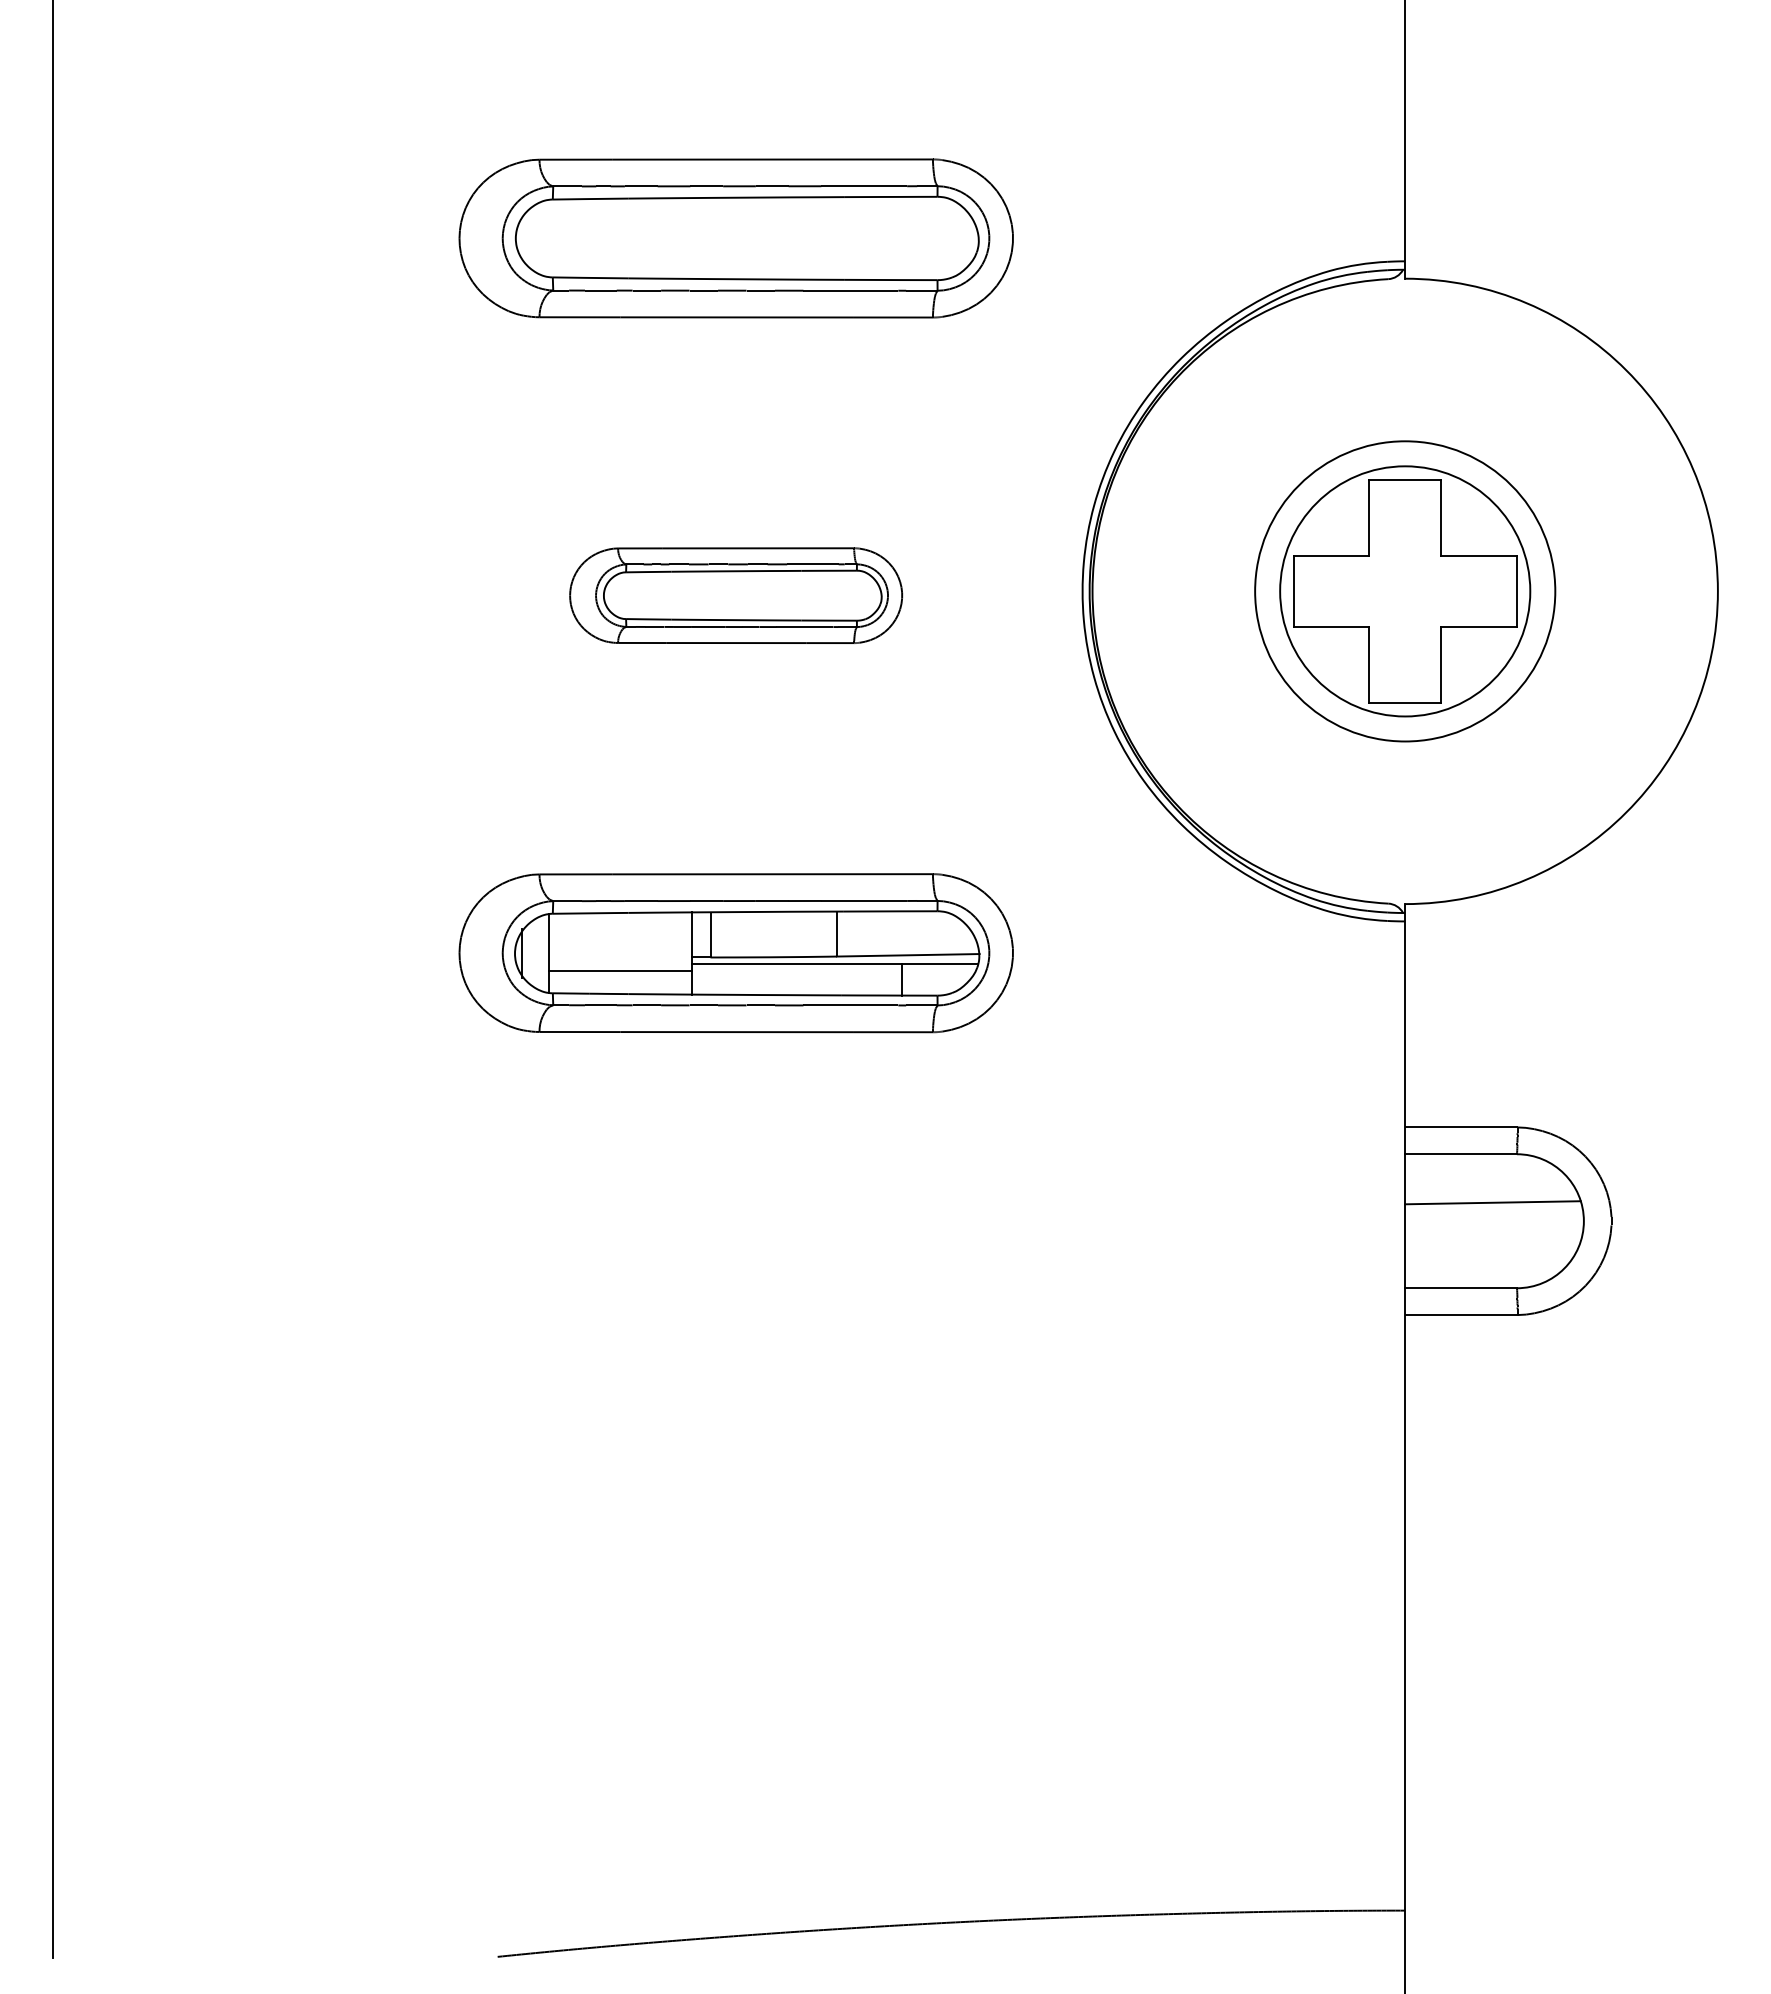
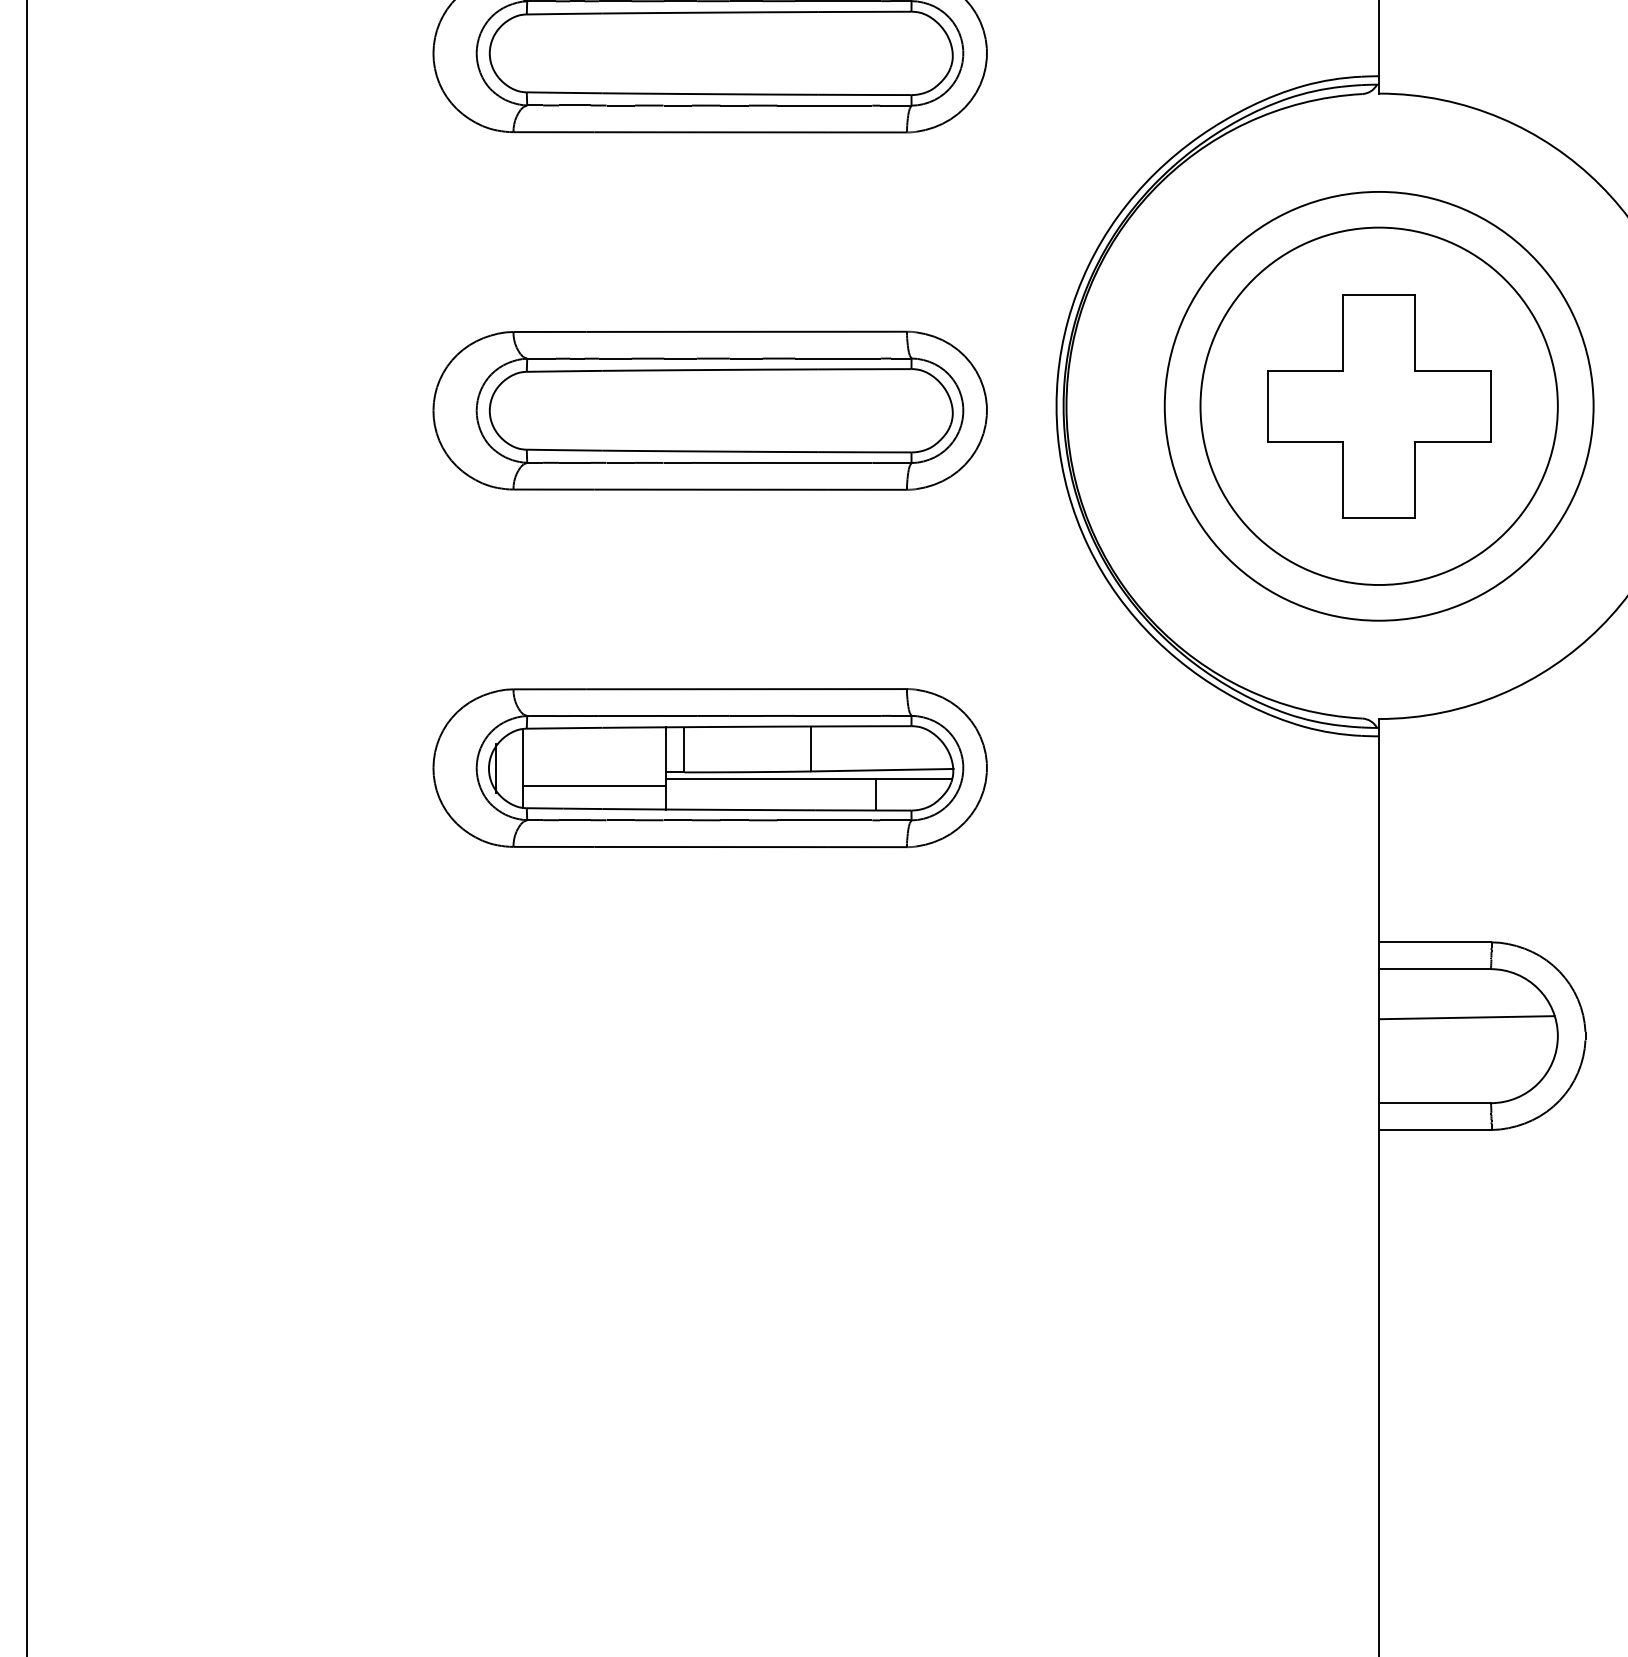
circle: (1404, 590) -> (1378, 405), size x1.43
circle: (1404, 591) -> (1378, 406), size x1.43
part: (735, 595) -> (709, 410), size x1.67

